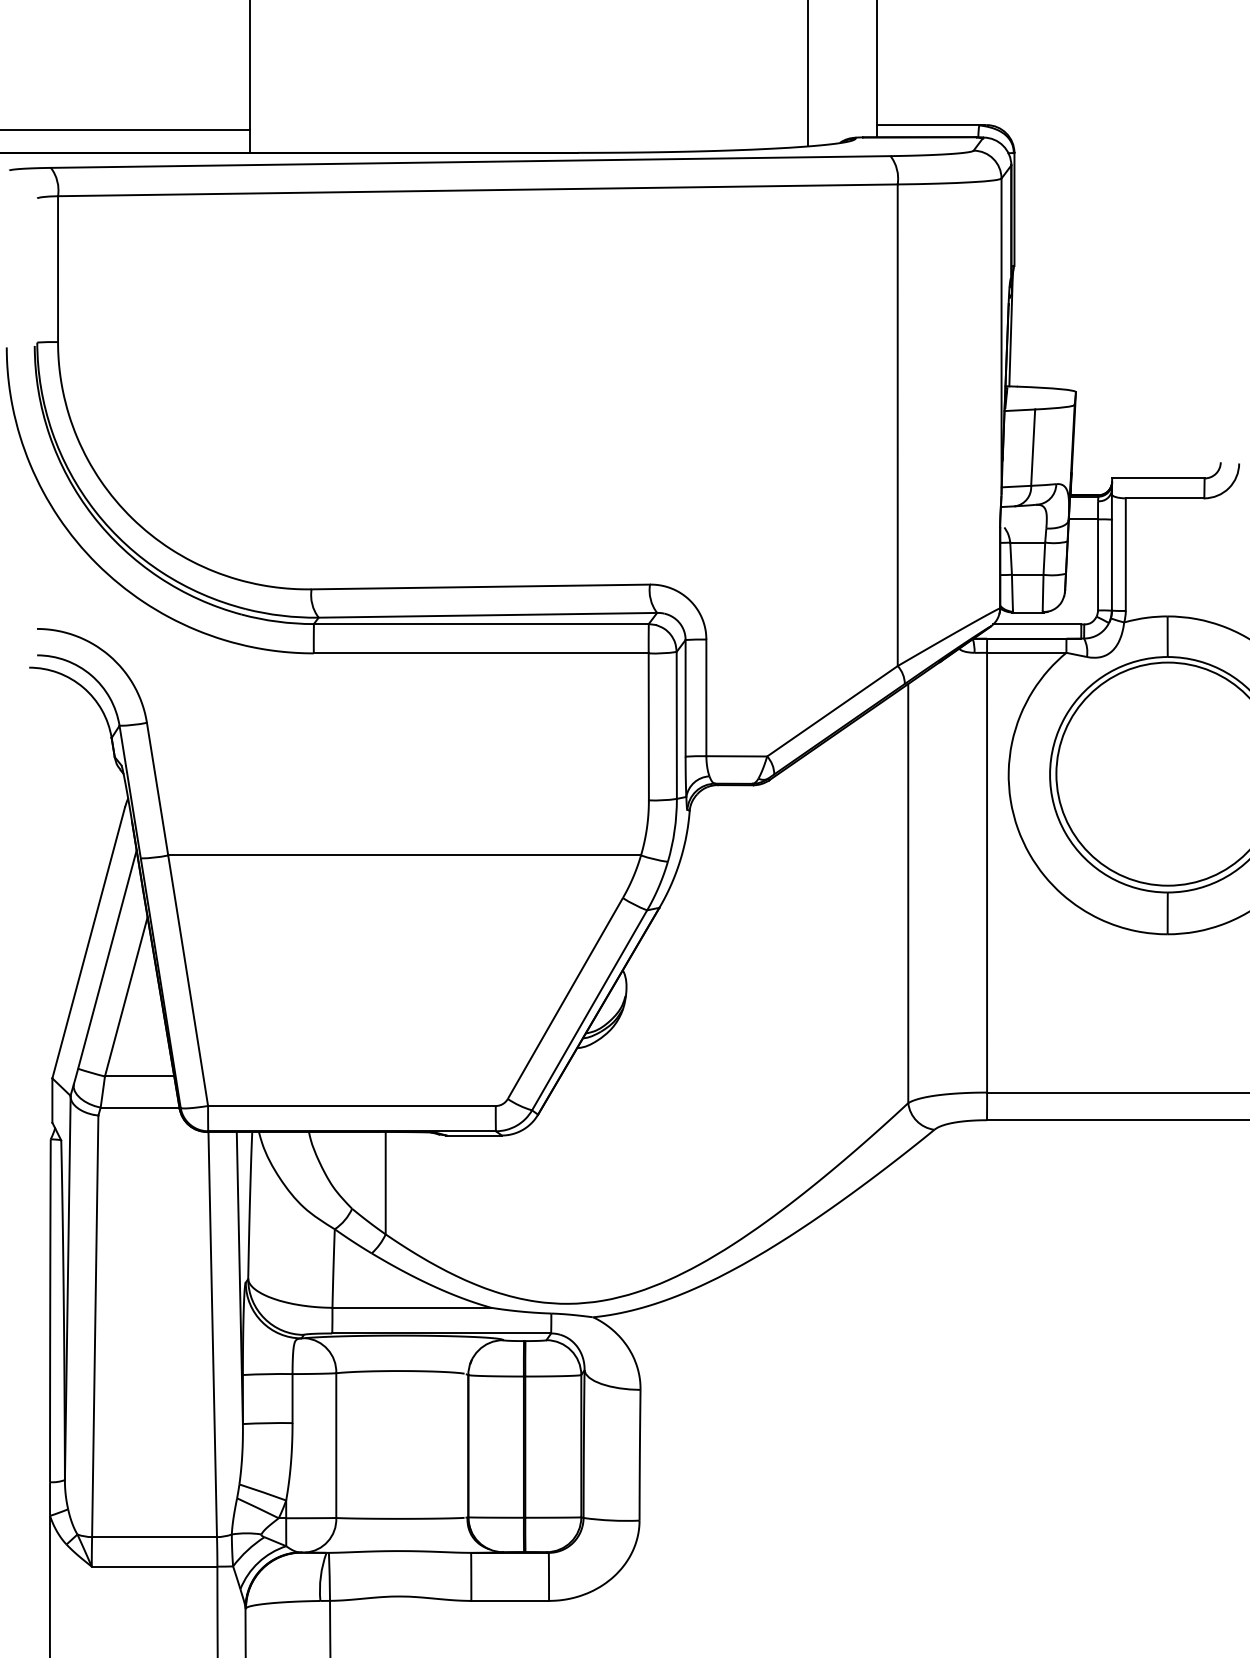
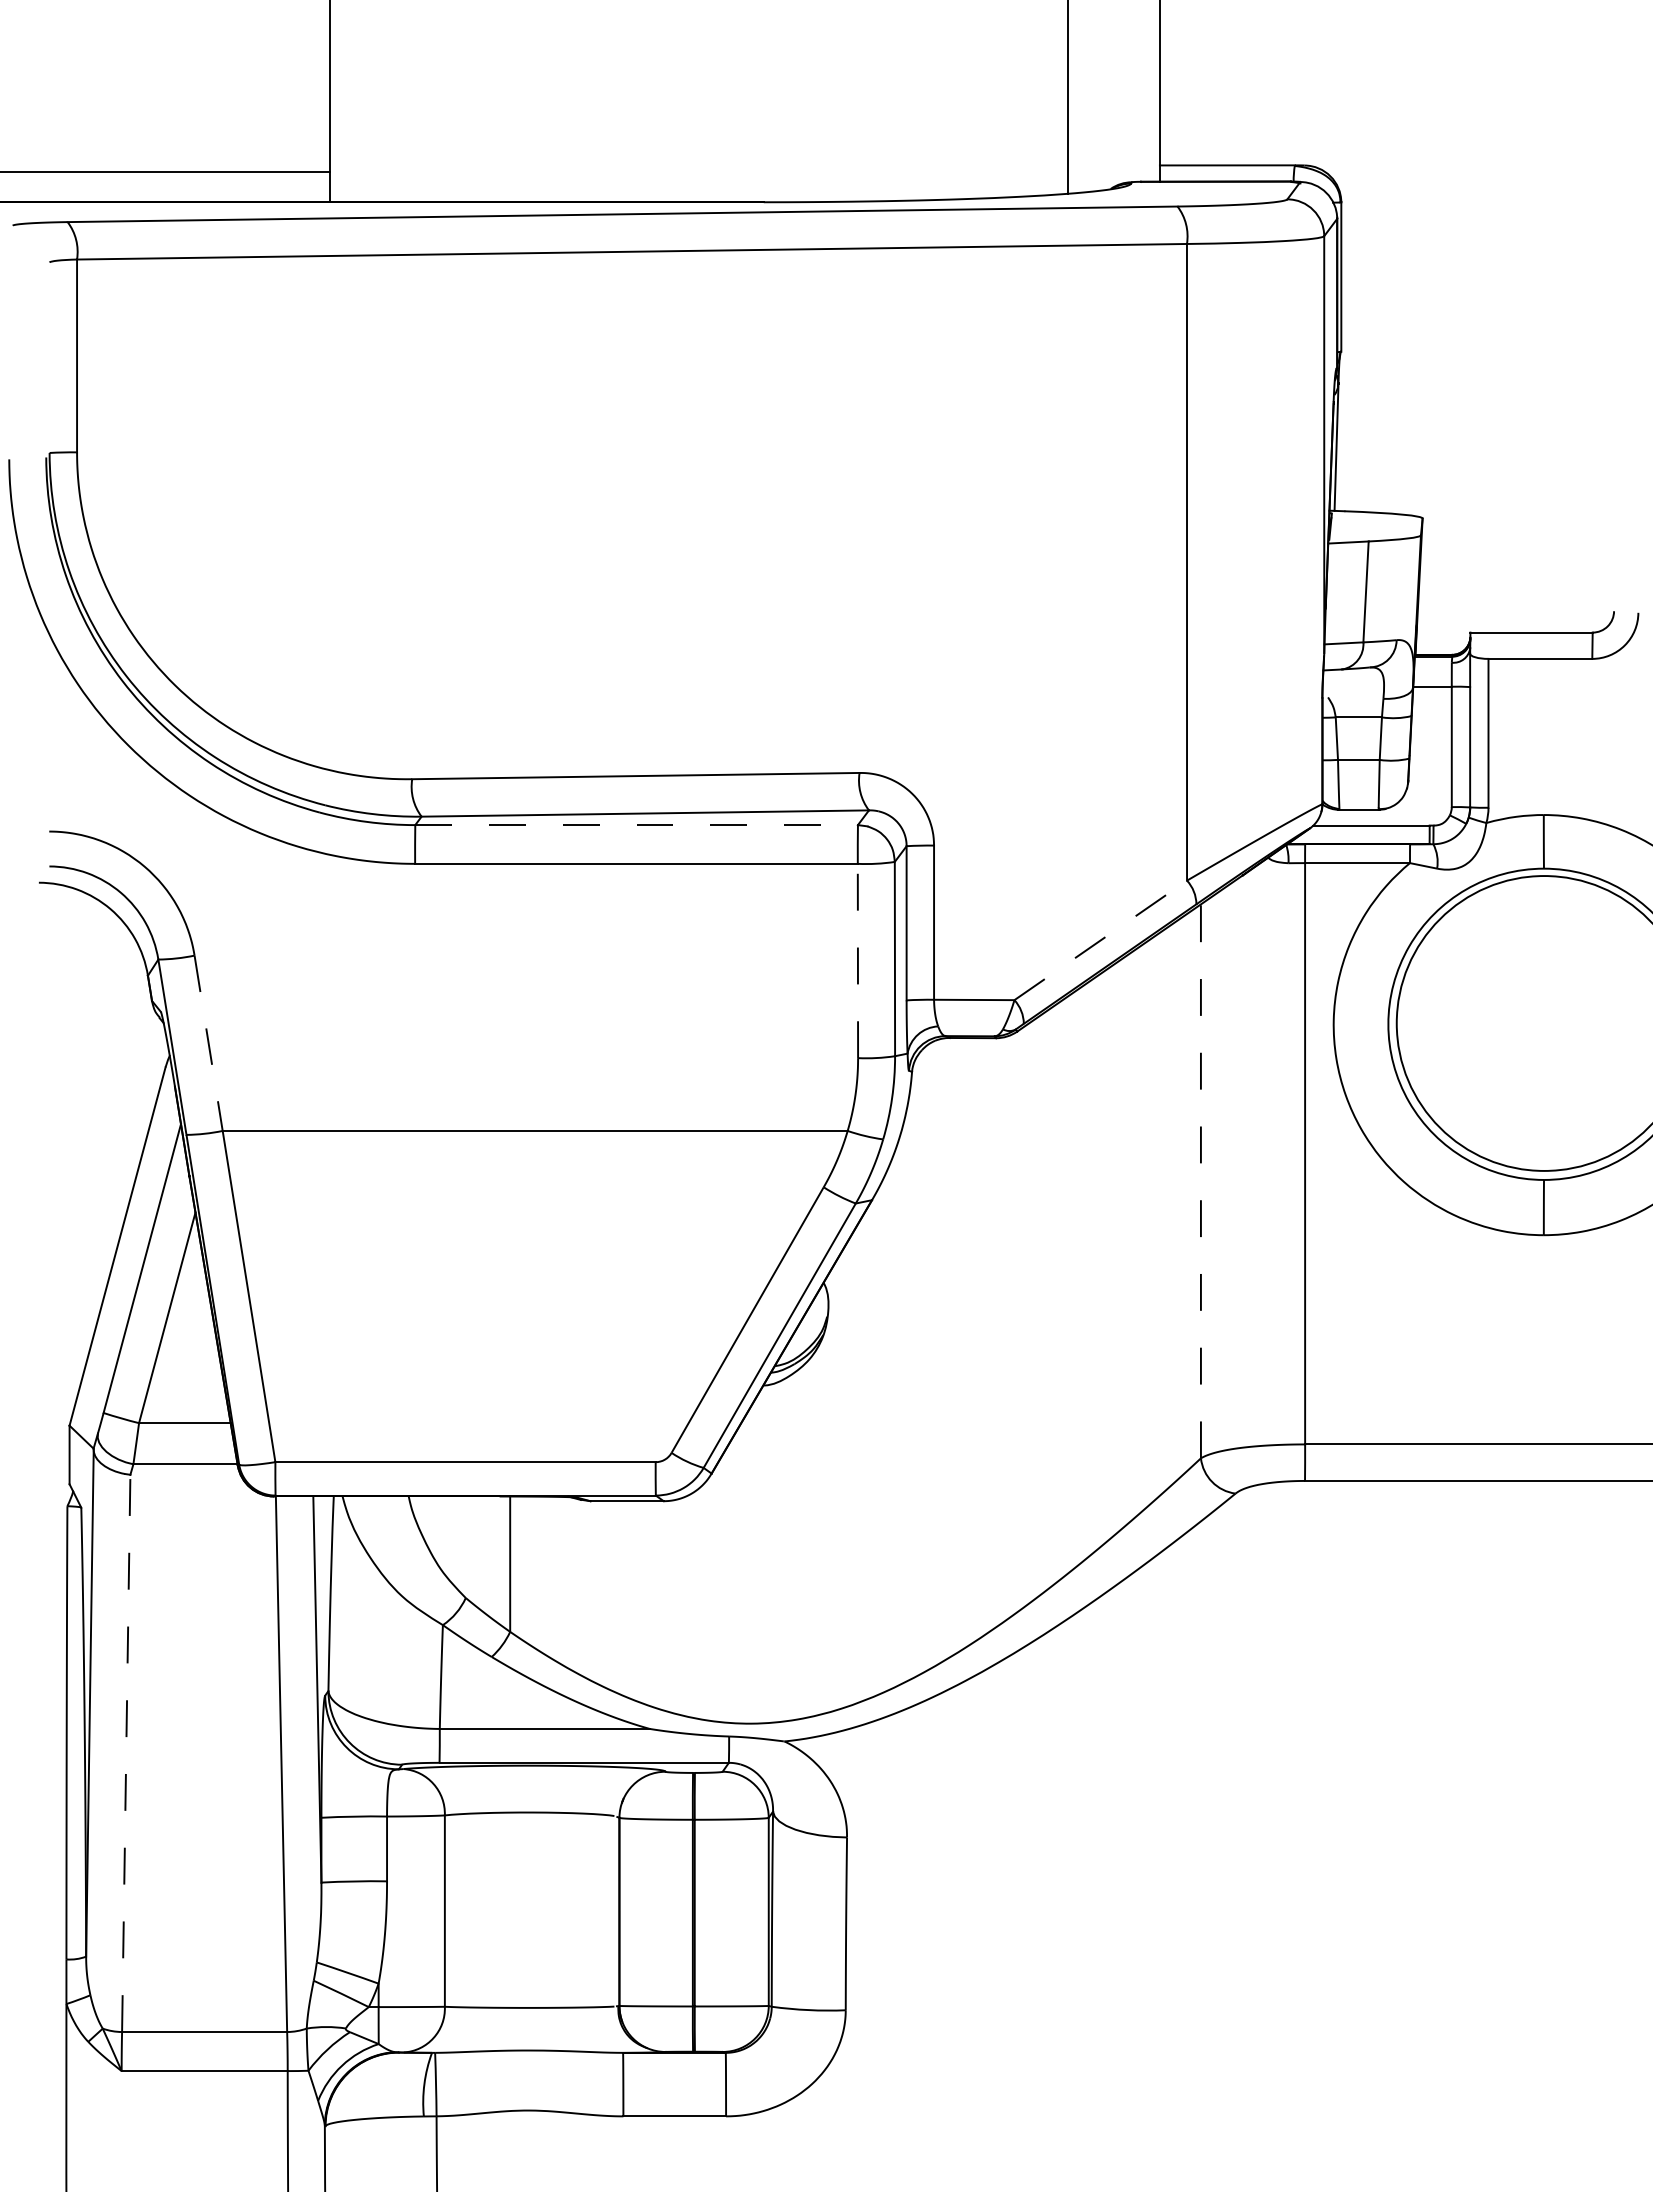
line: (482, 624) -> (637, 825), solid -> dashed
line: (832, 711) -> (1100, 940), solid -> dashed
line: (648, 726) -> (857, 960), solid -> dashed
line: (157, 789) -> (208, 1043), solid -> dashed
line: (907, 893) -> (1200, 1181), solid -> dashed
line: (95, 1326) -> (126, 1753), solid -> dashed

